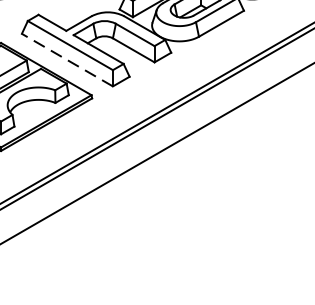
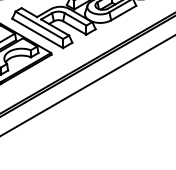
line: (67, 60) -> (37, 33), dashed -> solid

